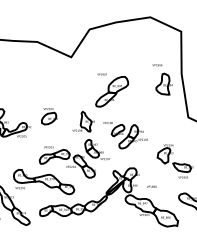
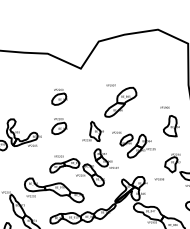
part: (162, 79) -> (169, 121), moved
part: (49, 86) -> (59, 97), added
text: (151, 186) -> (159, 179), moved

